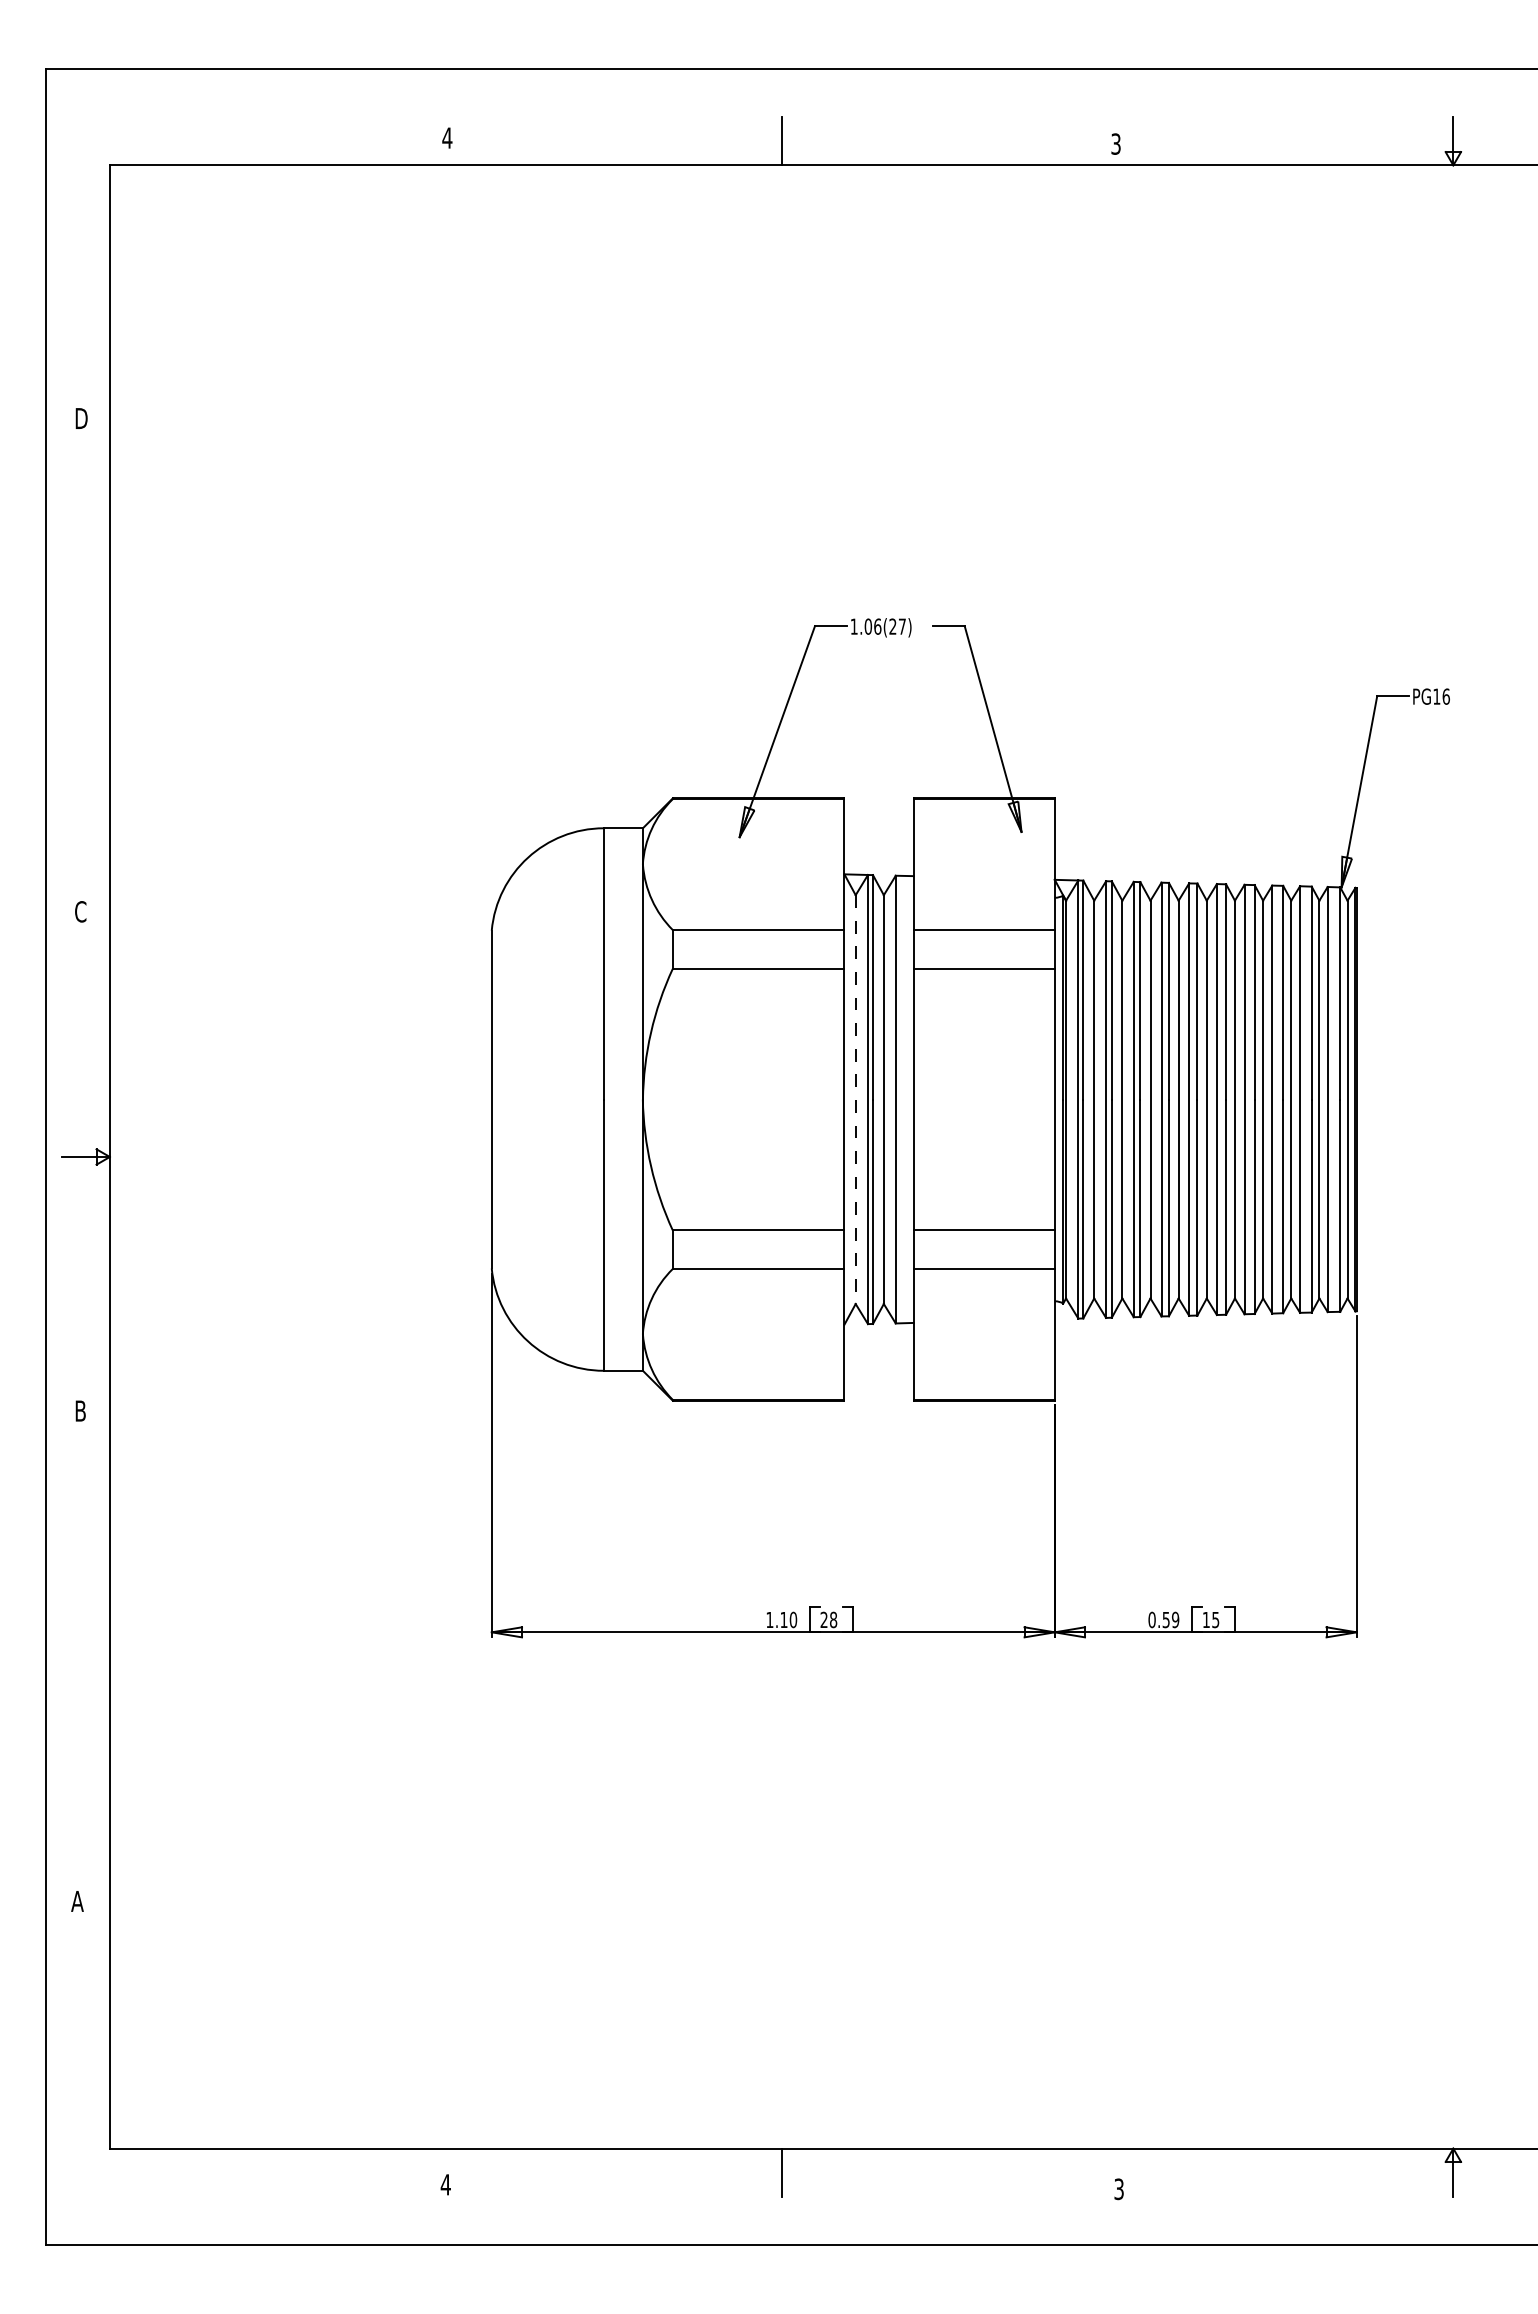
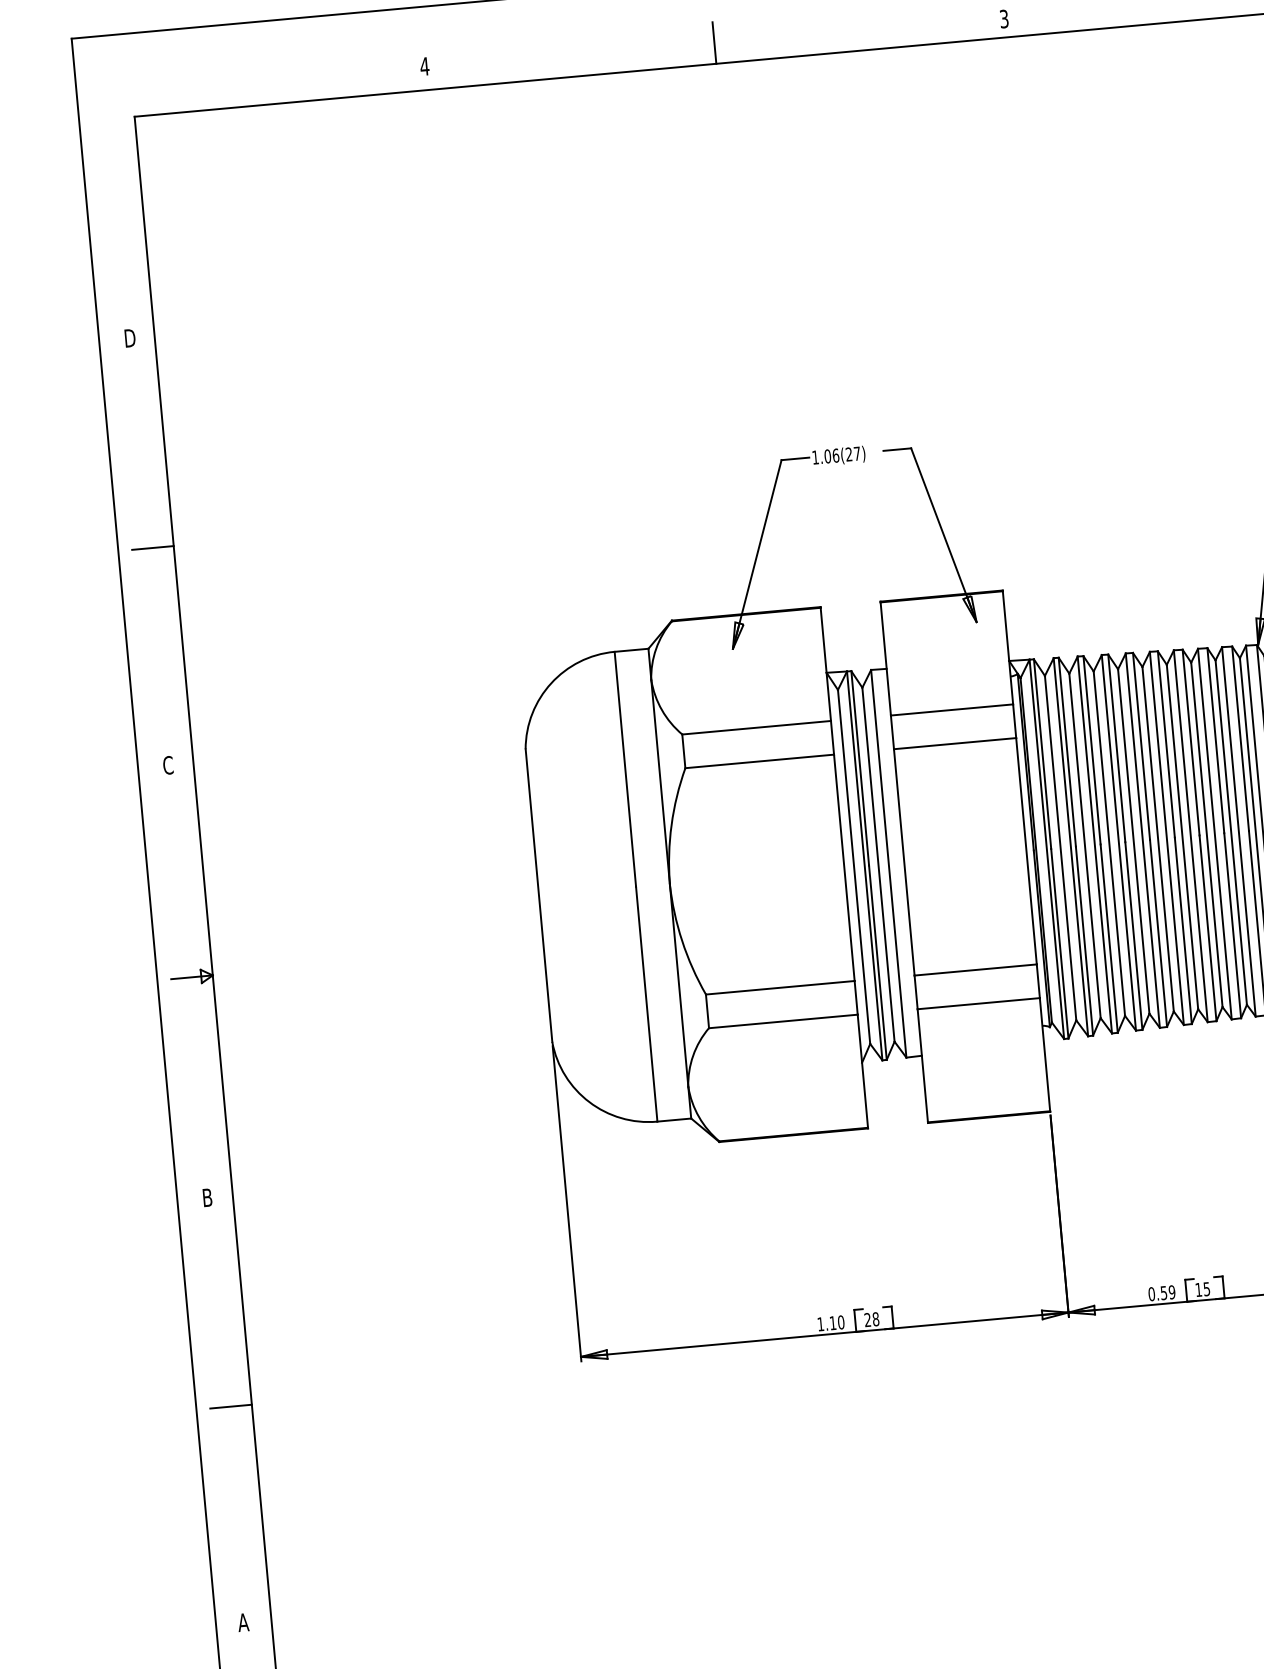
line: (85, 661) -> (152, 548), added
line: (855, 1100) -> (853, 867), dashed -> solid
line: (85, 1652) -> (230, 1406), added

